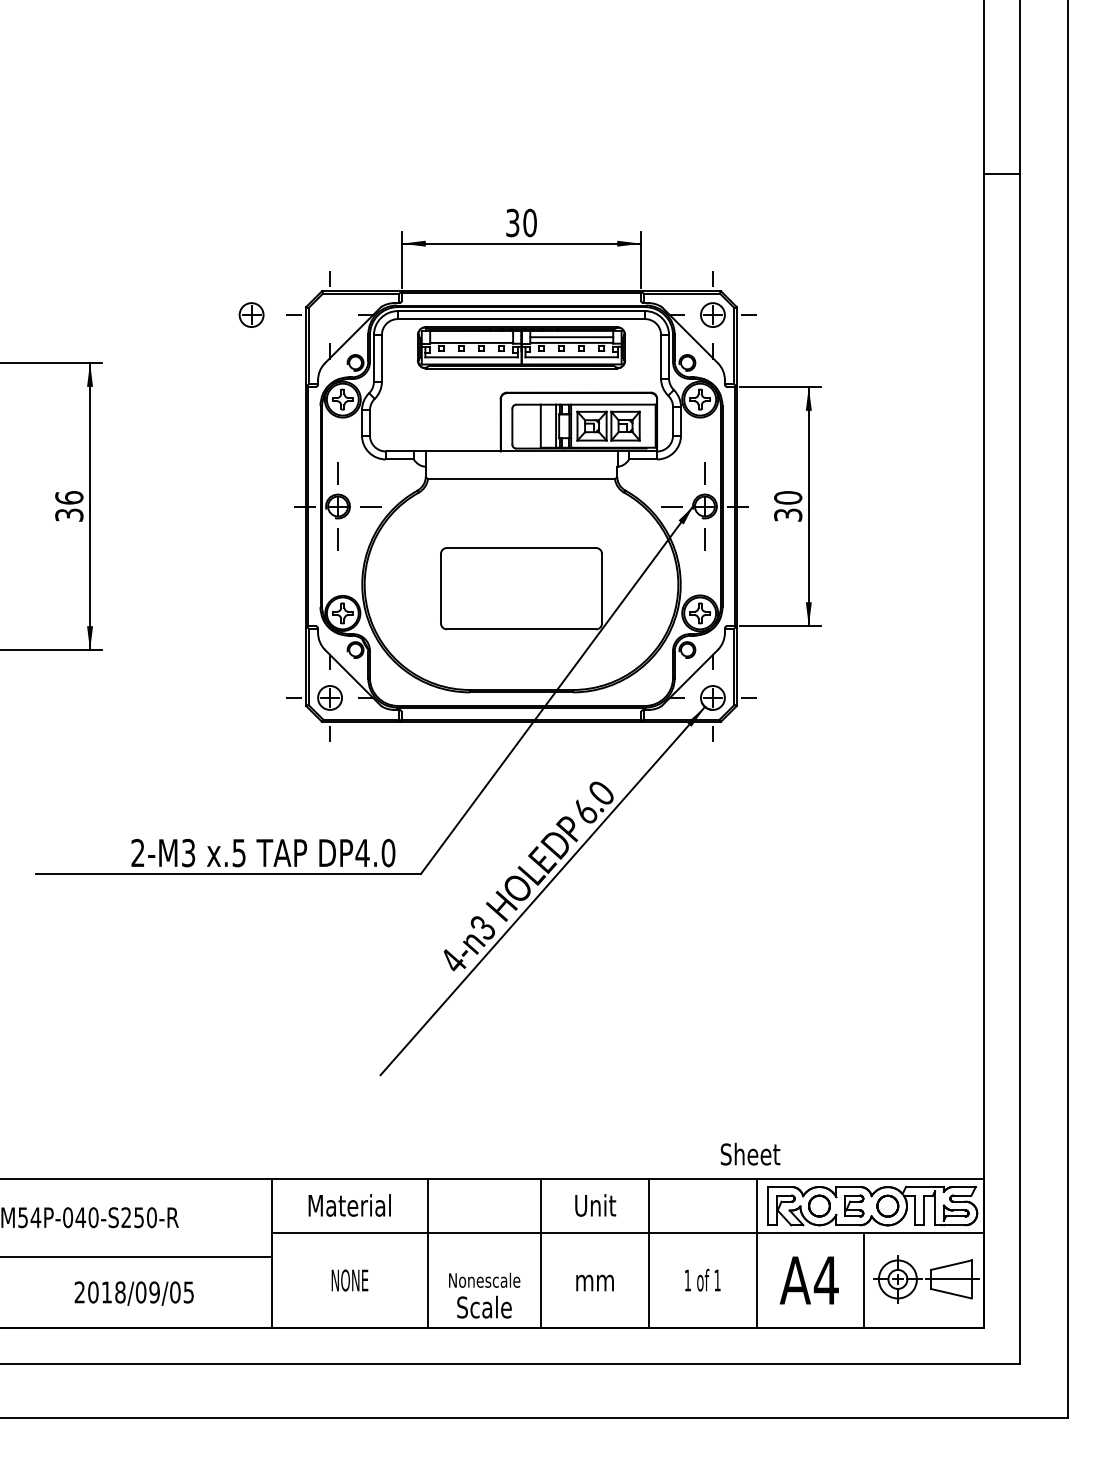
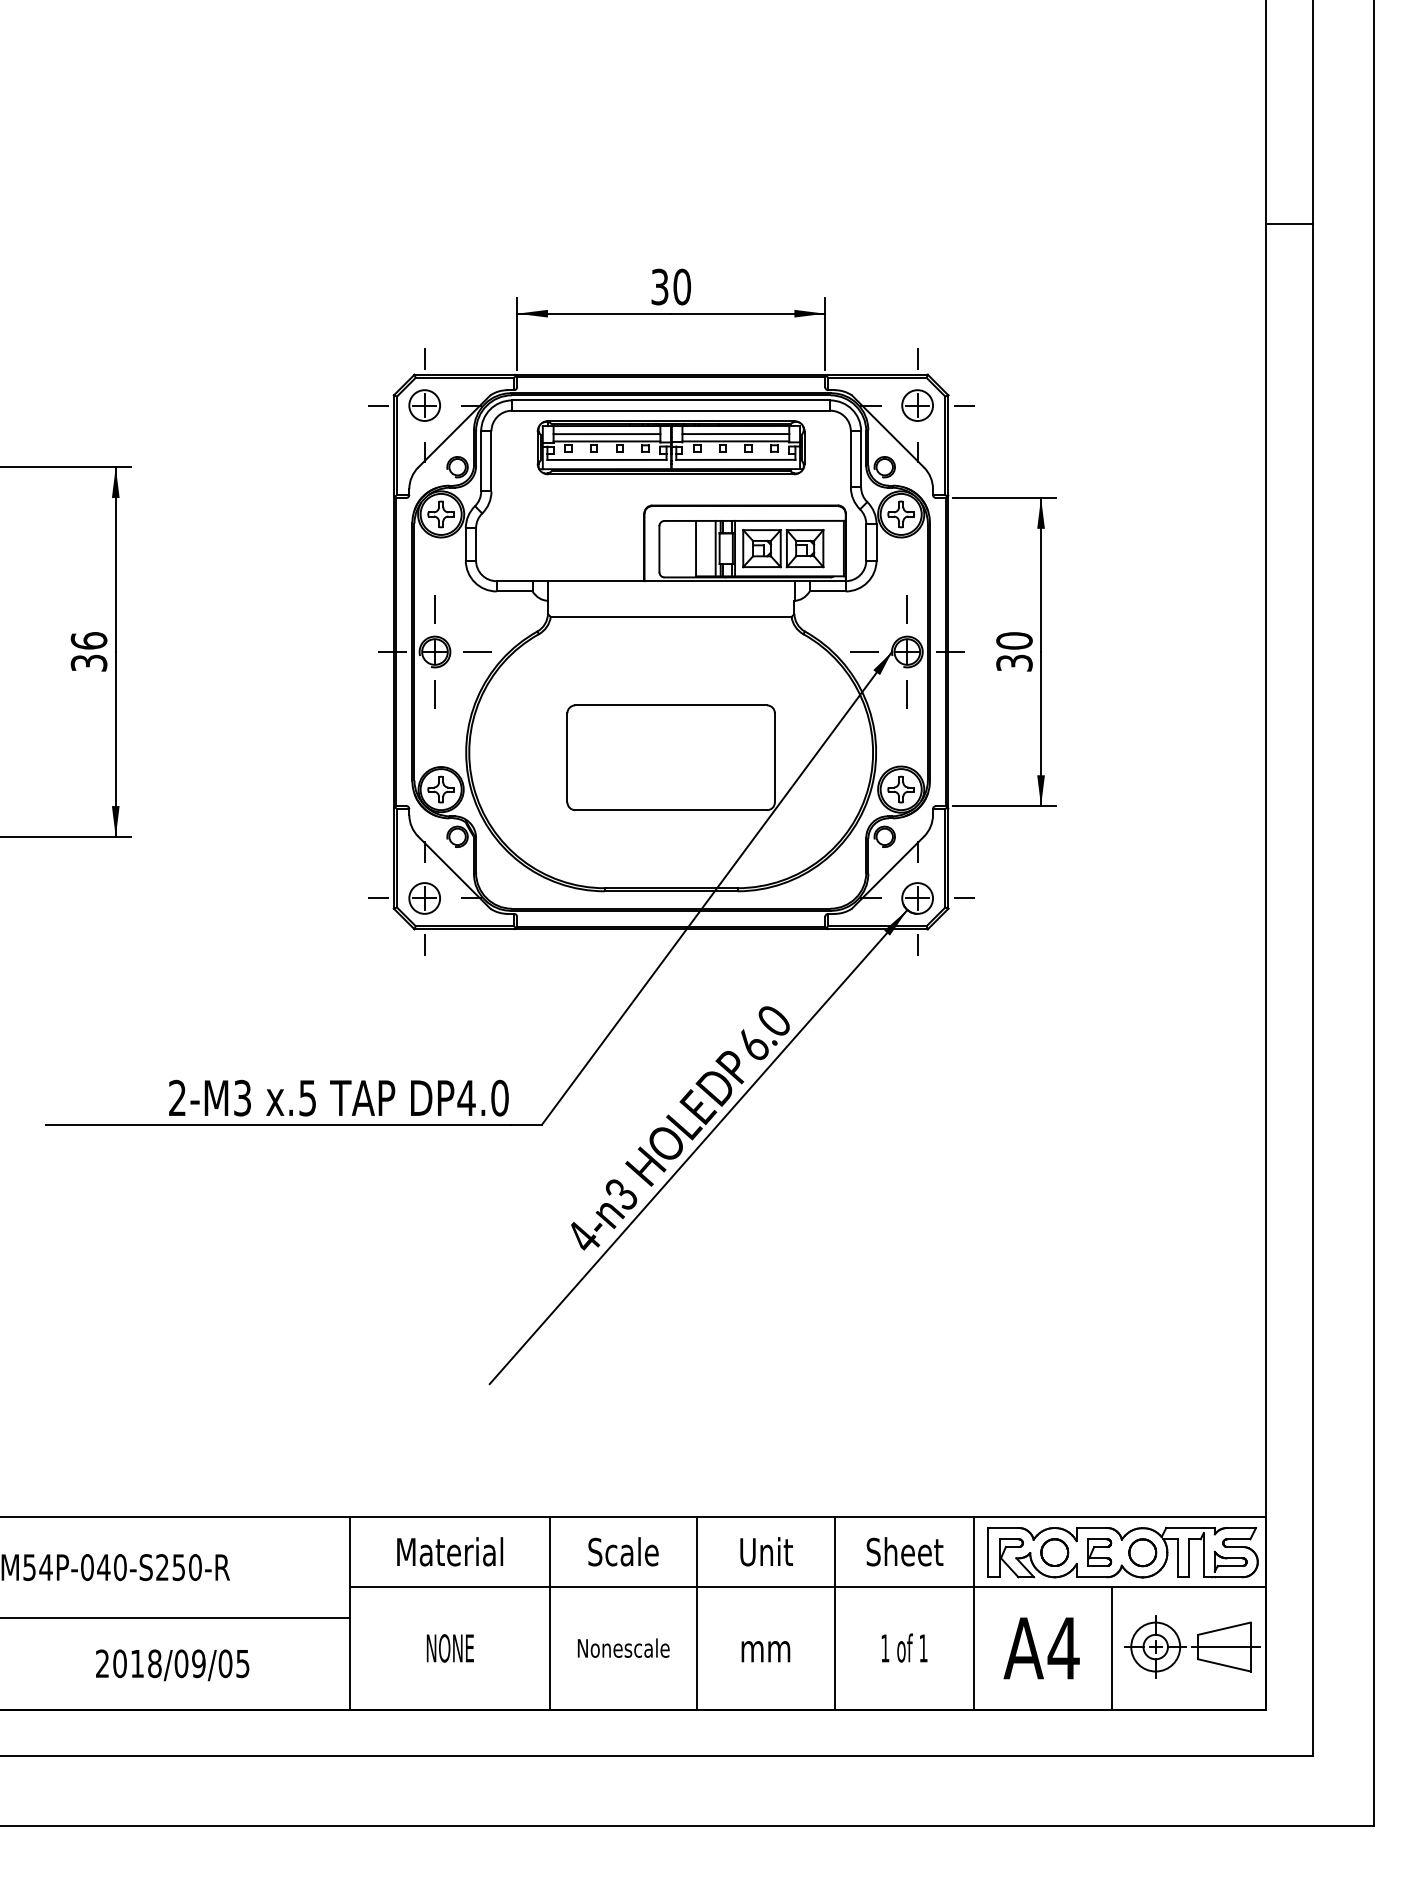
part: (251, 315) -> (424, 405), moved
line: (471, 337) -> (606, 434), added
text: (750, 1153) -> (904, 1551), moved
text: (484, 1306) -> (623, 1551), moved

